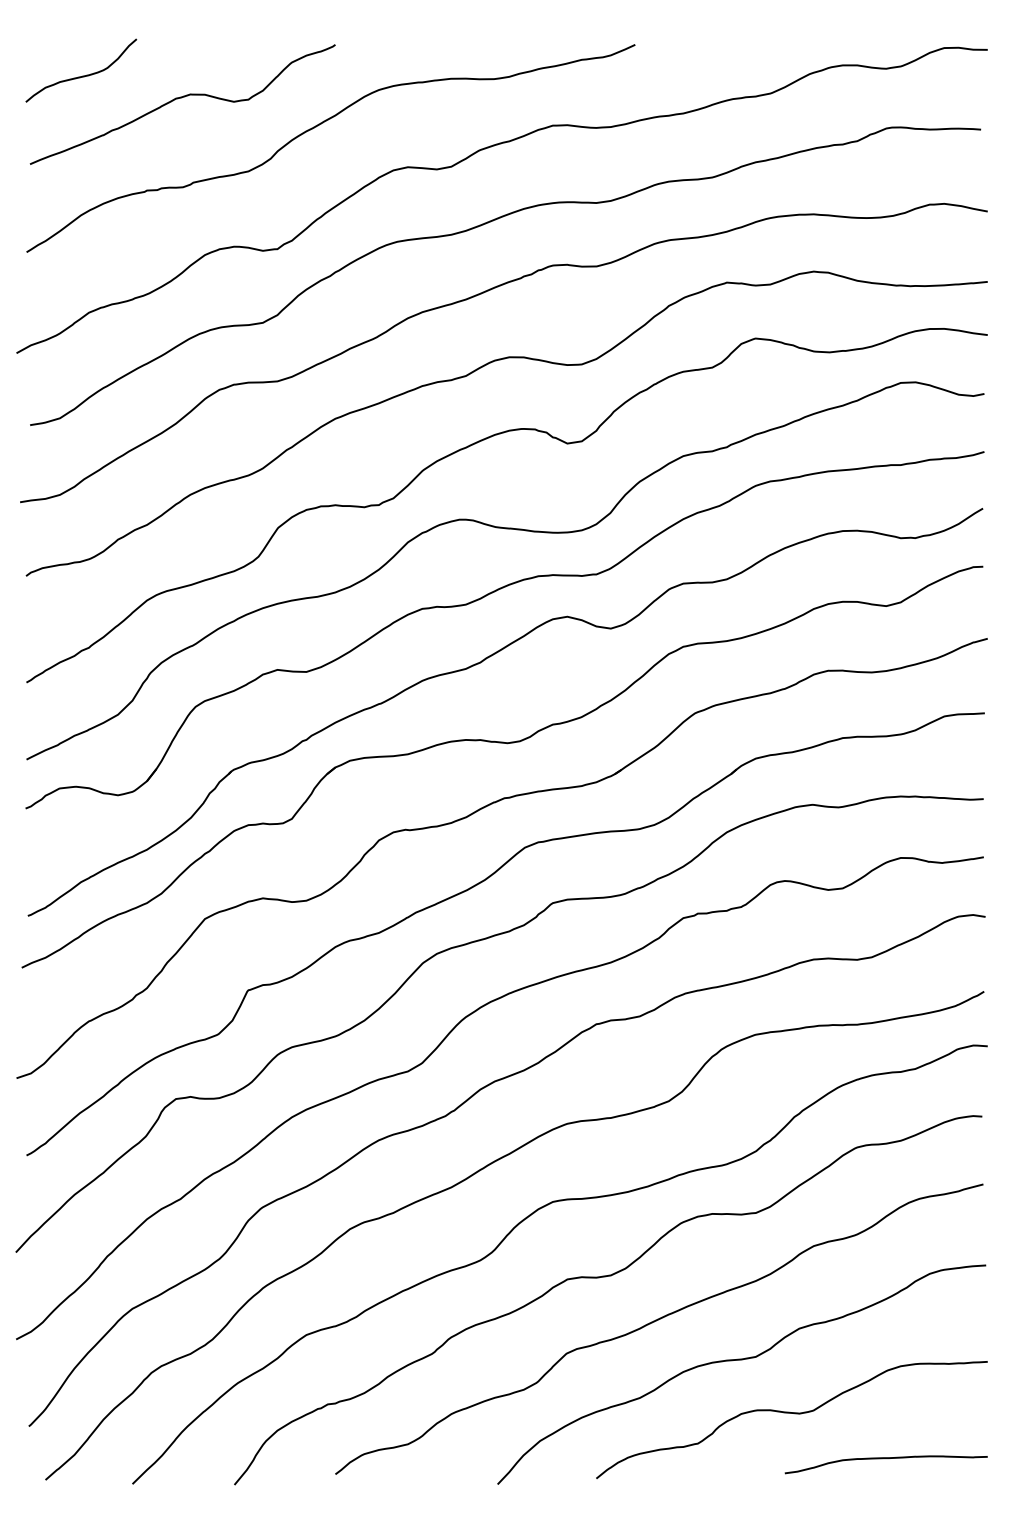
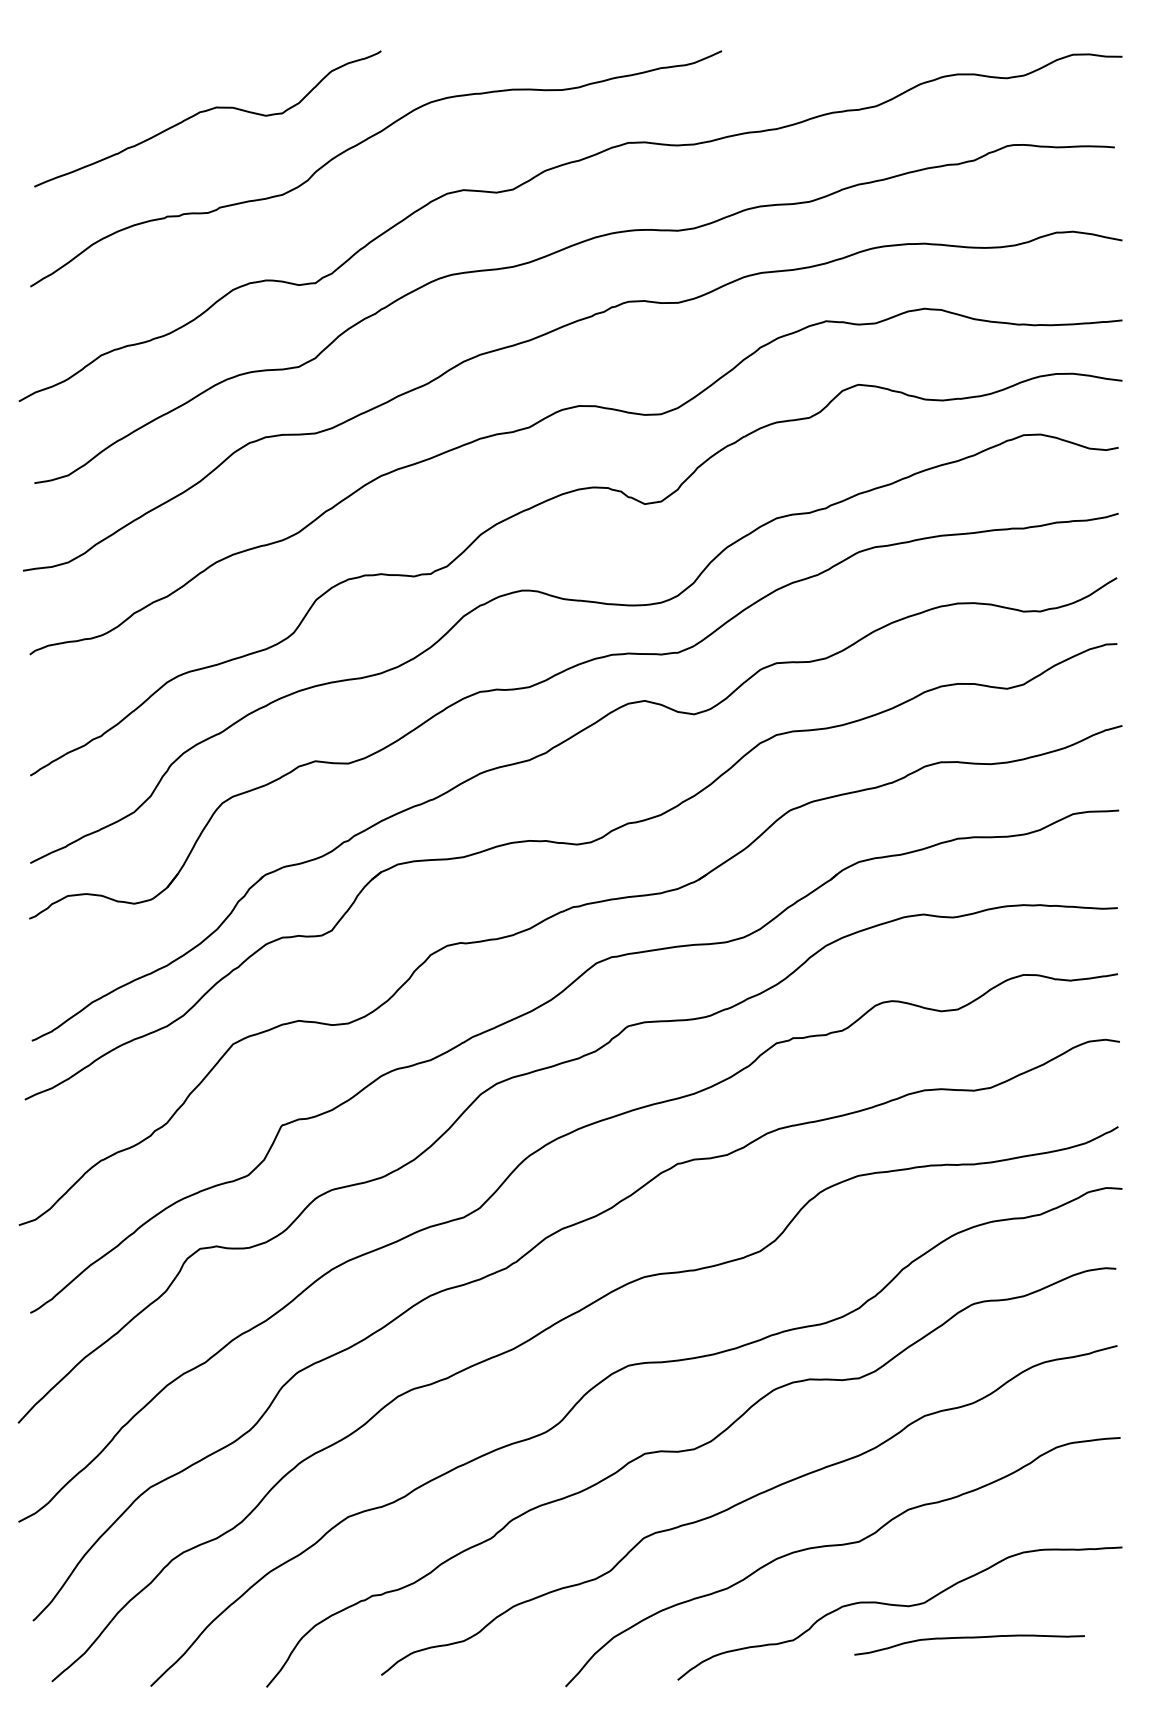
curve: (82, 75) -> (93, 85), removed
curve: (885, 1459) -> (968, 1639), moved

